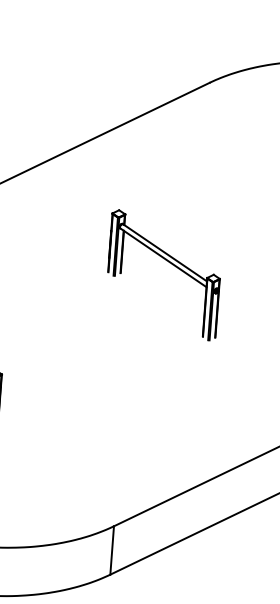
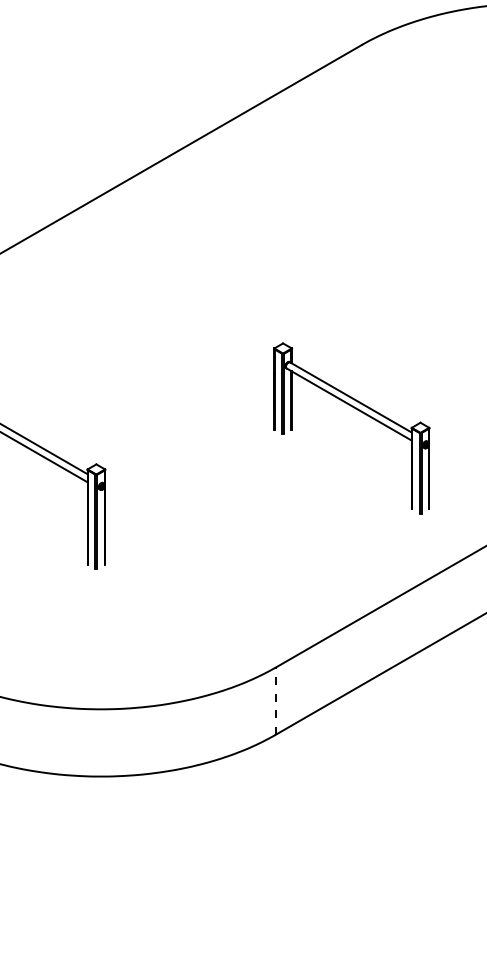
part: (171, 264) -> (360, 412), moved
line: (111, 550) -> (275, 701), solid -> dashed

